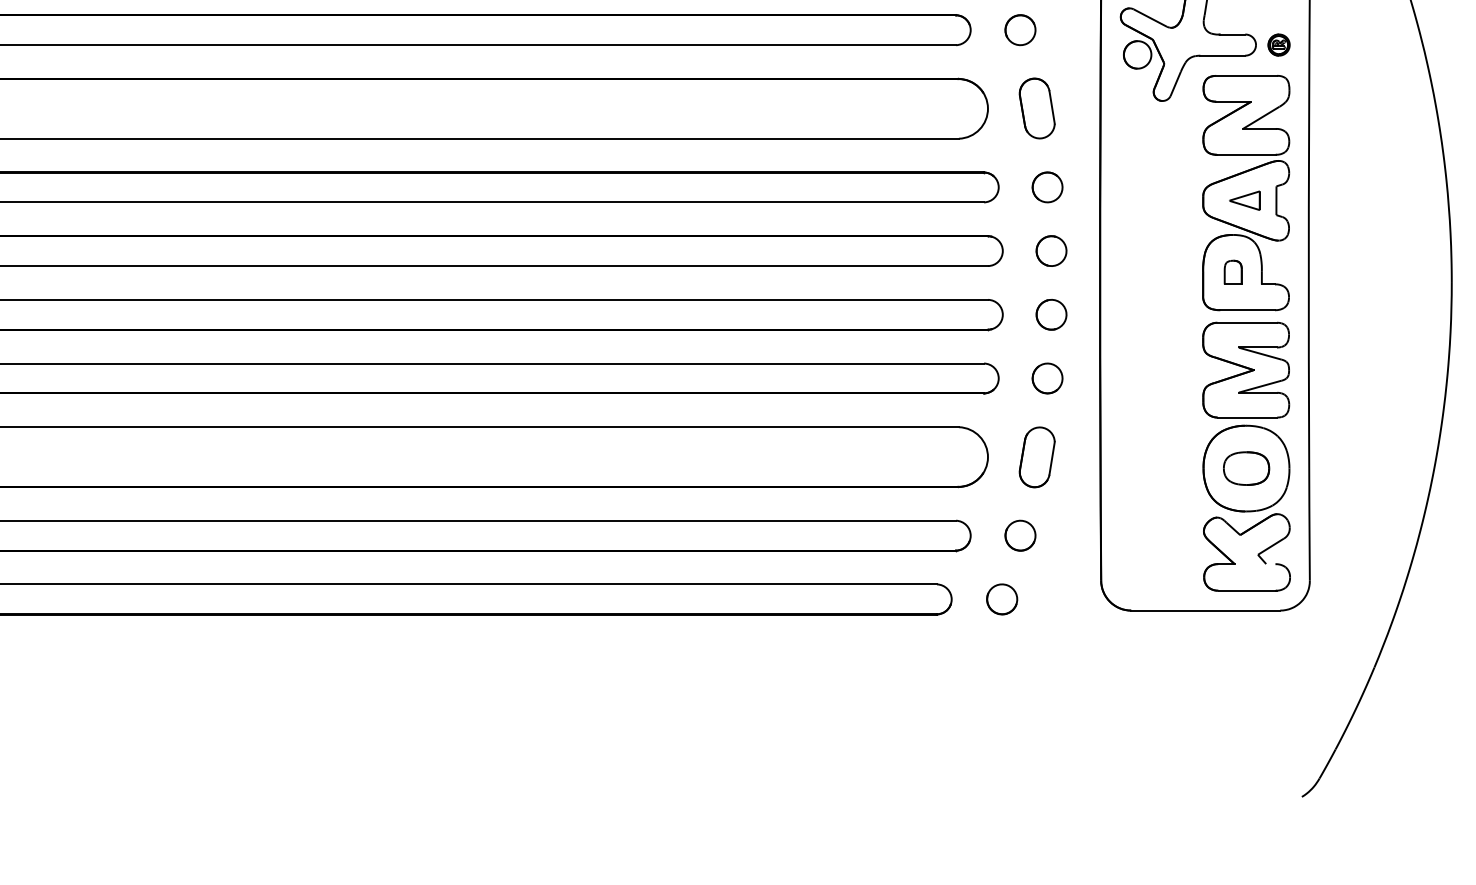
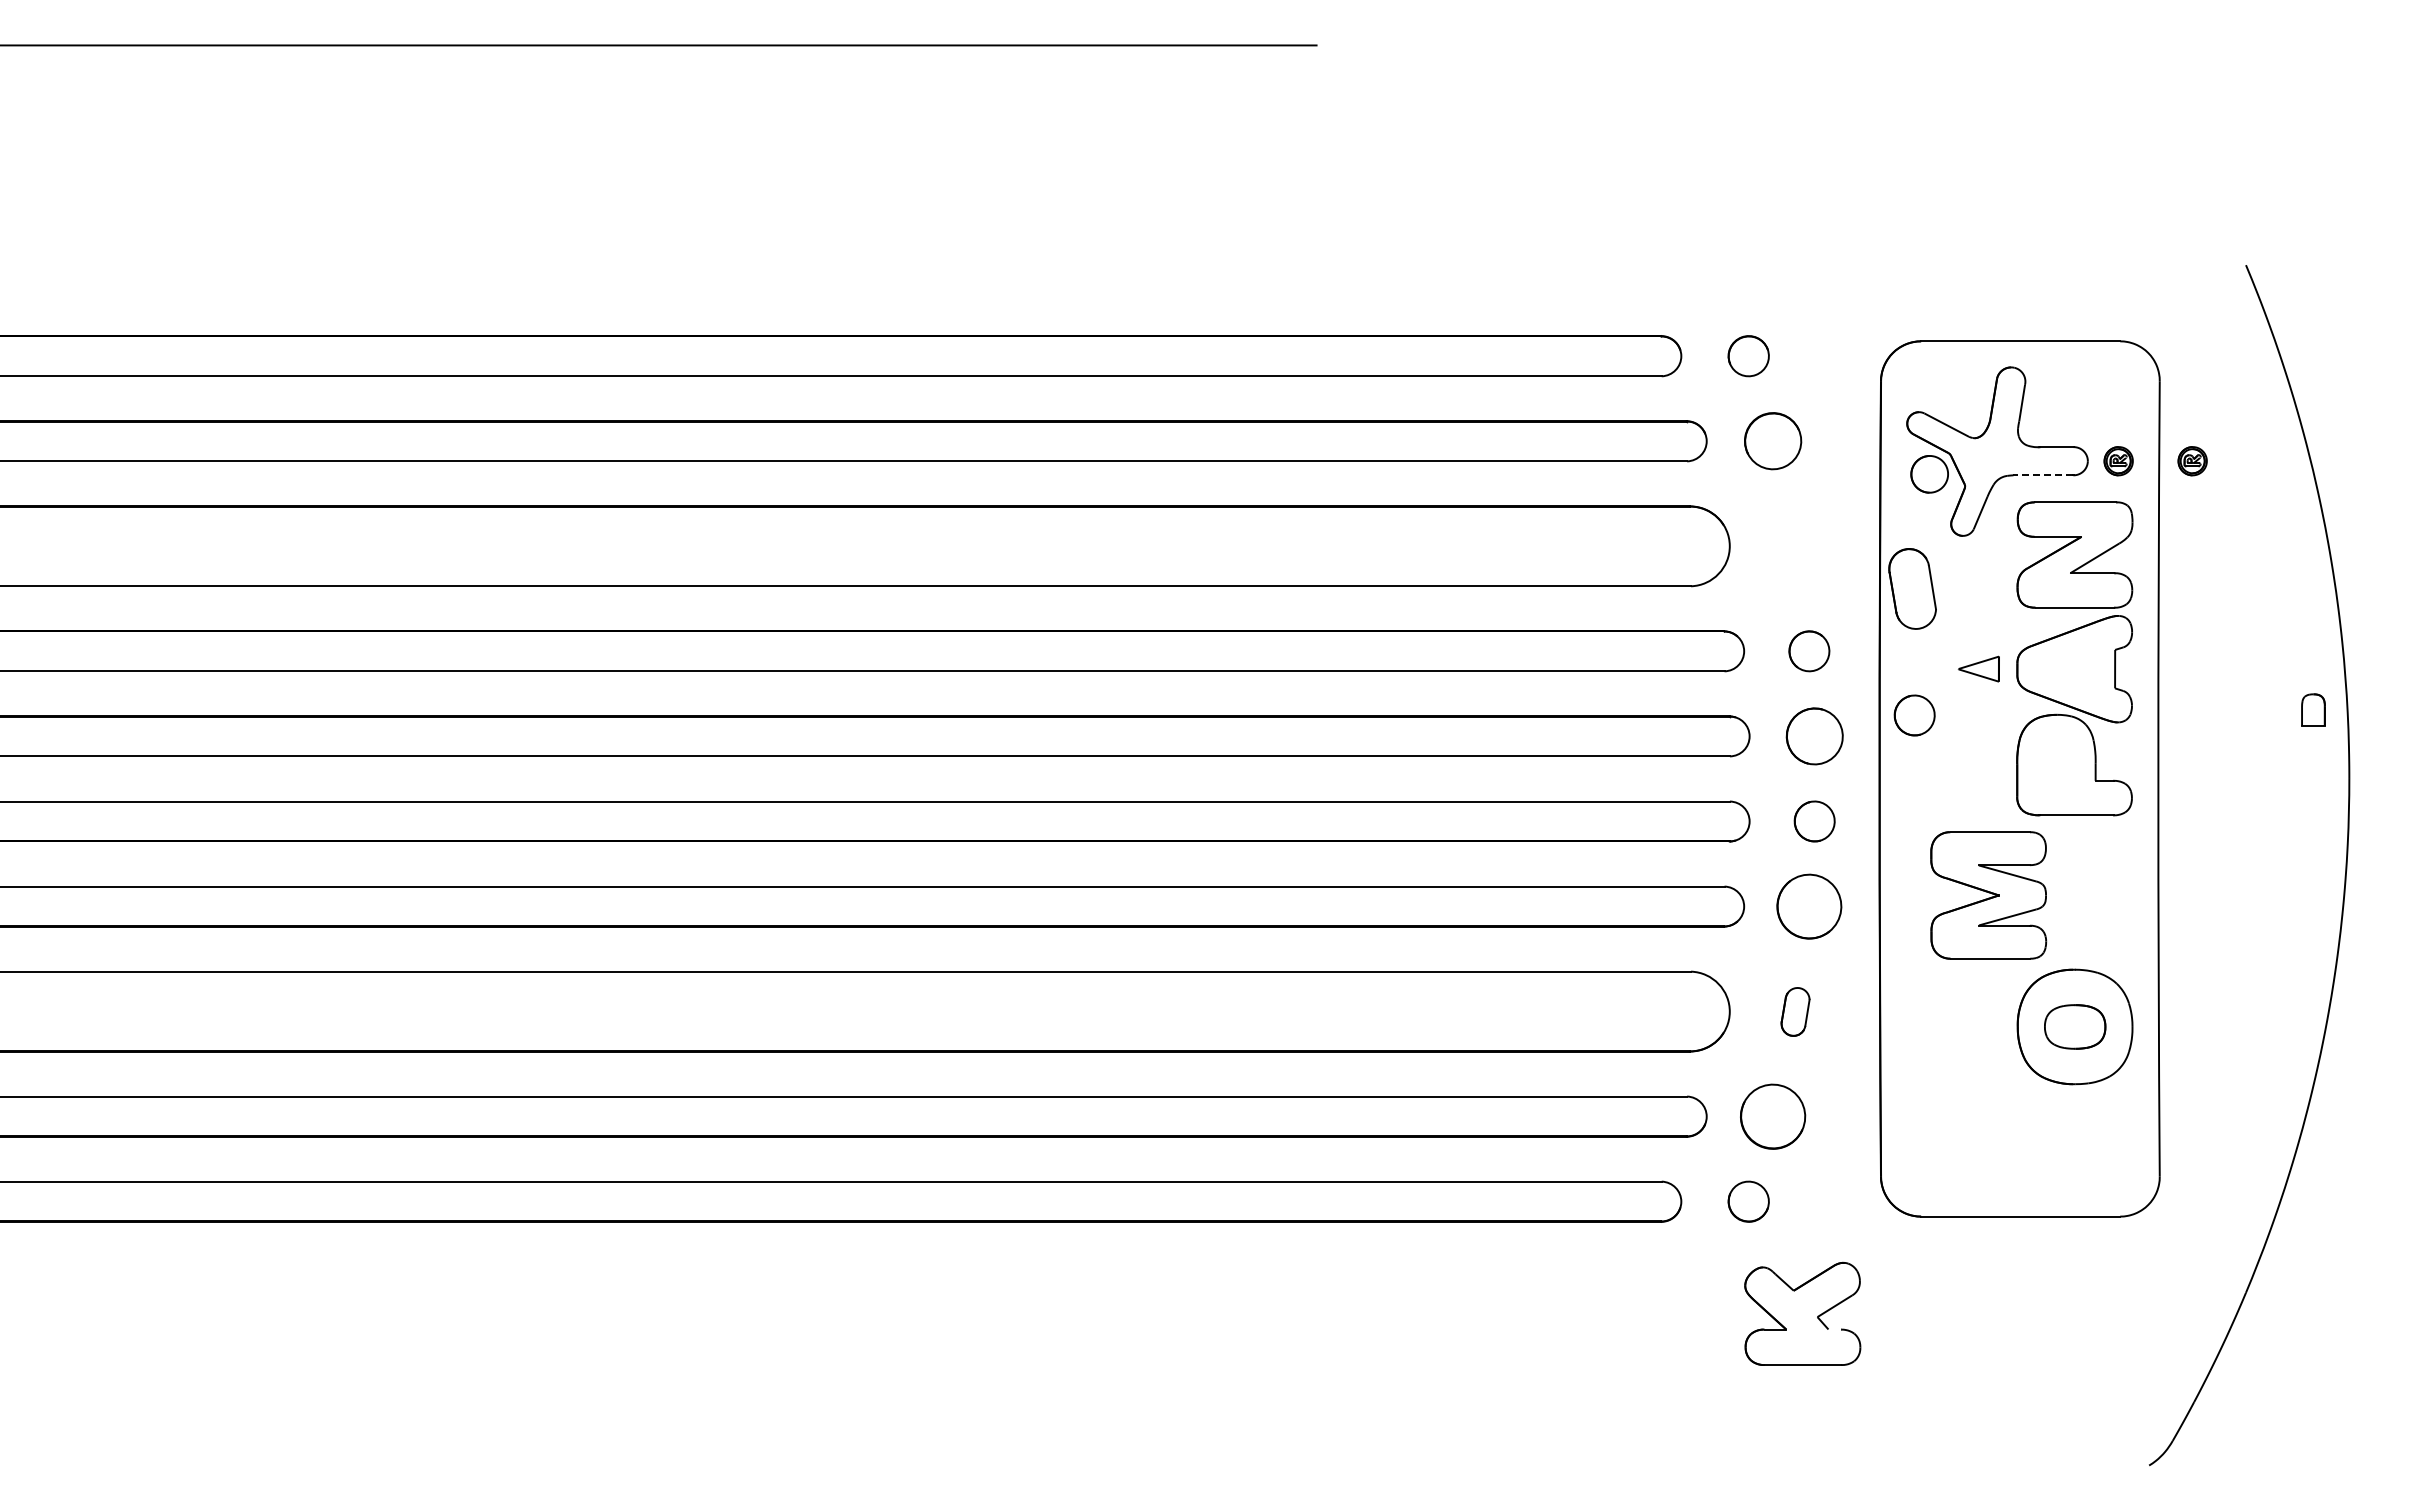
part: (1020, 30) -> (1773, 441), size x1.4
part: (1334, 45) -> (2192, 461), added
line: (1222, 55) -> (2043, 475), solid -> dashed
part: (1037, 108) -> (1912, 588), moved
part: (1244, 200) -> (1978, 668), moved
part: (1126, 235) -> (1914, 715), added
part: (1051, 251) -> (1814, 736), size x1.4
part: (1233, 272) -> (2313, 709), moved
part: (1246, 370) -> (1988, 895), moved
part: (1047, 378) -> (1809, 906), size x1.6
part: (1037, 457) -> (1795, 1011), size x0.6
part: (1020, 535) -> (1773, 1116), size x1.6
part: (1258, 554) -> (1817, 1316), moved

